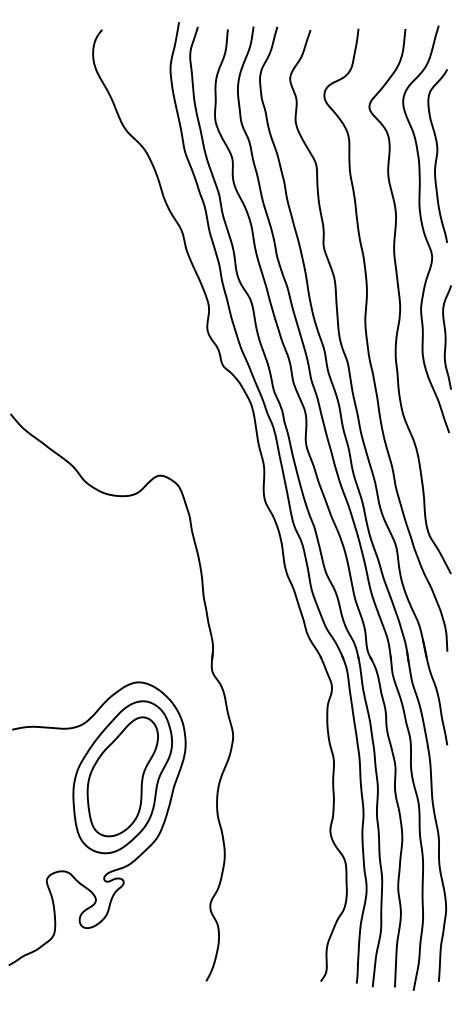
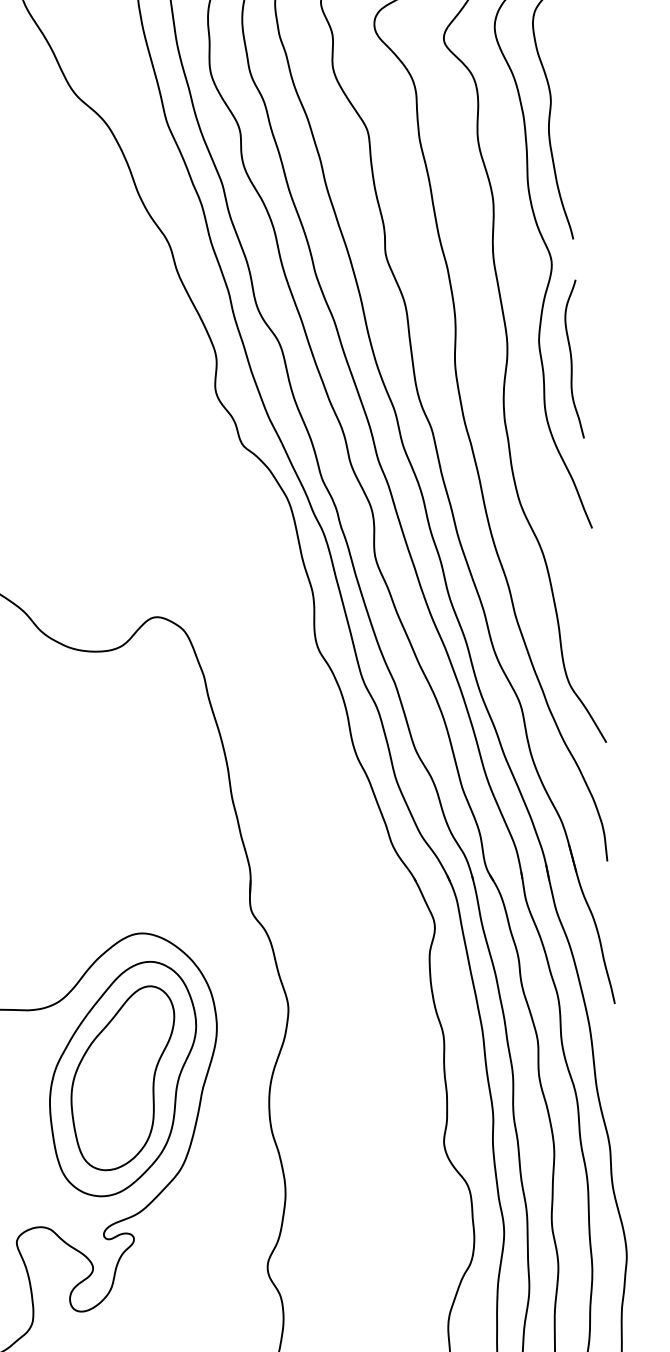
curve: (446, 337) -> (572, 359), moved

